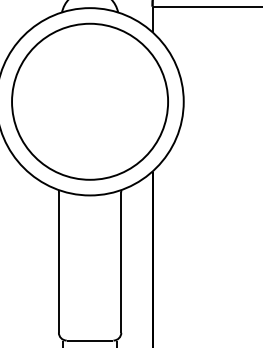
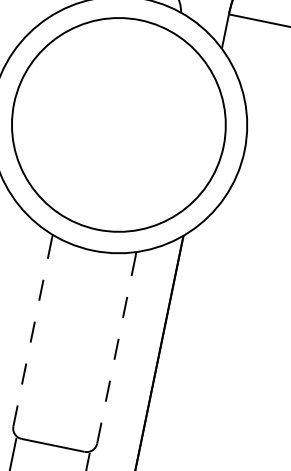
line: (121, 262) -> (116, 349), solid -> dashed
line: (58, 263) -> (31, 333), solid -> dashed

